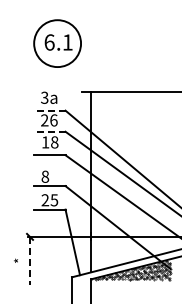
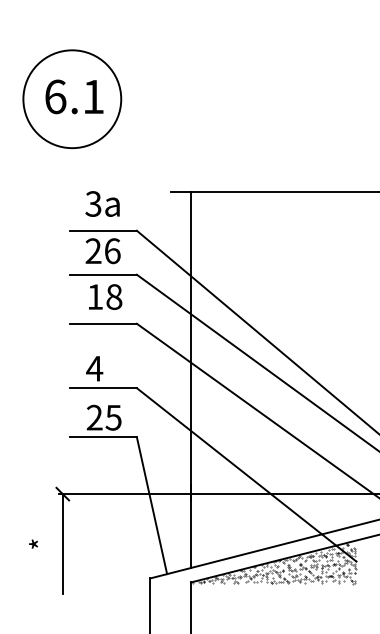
part: (57, 43) -> (72, 98), moved
line: (49, 110) -> (103, 230), dashed -> solid
line: (49, 131) -> (103, 274), dashed -> solid
text: (45, 176) -> (95, 368), 8 -> 4
line: (30, 260) -> (63, 543), dashed -> solid

